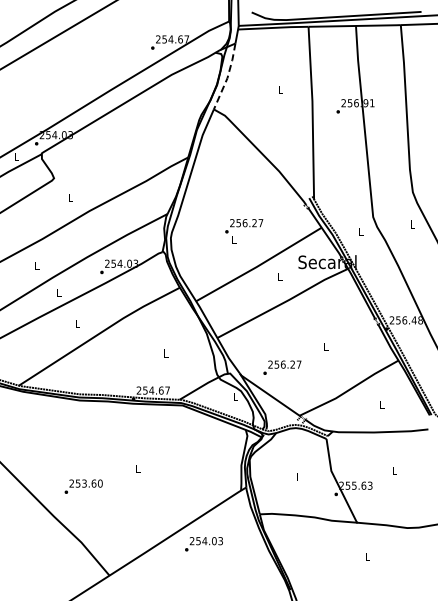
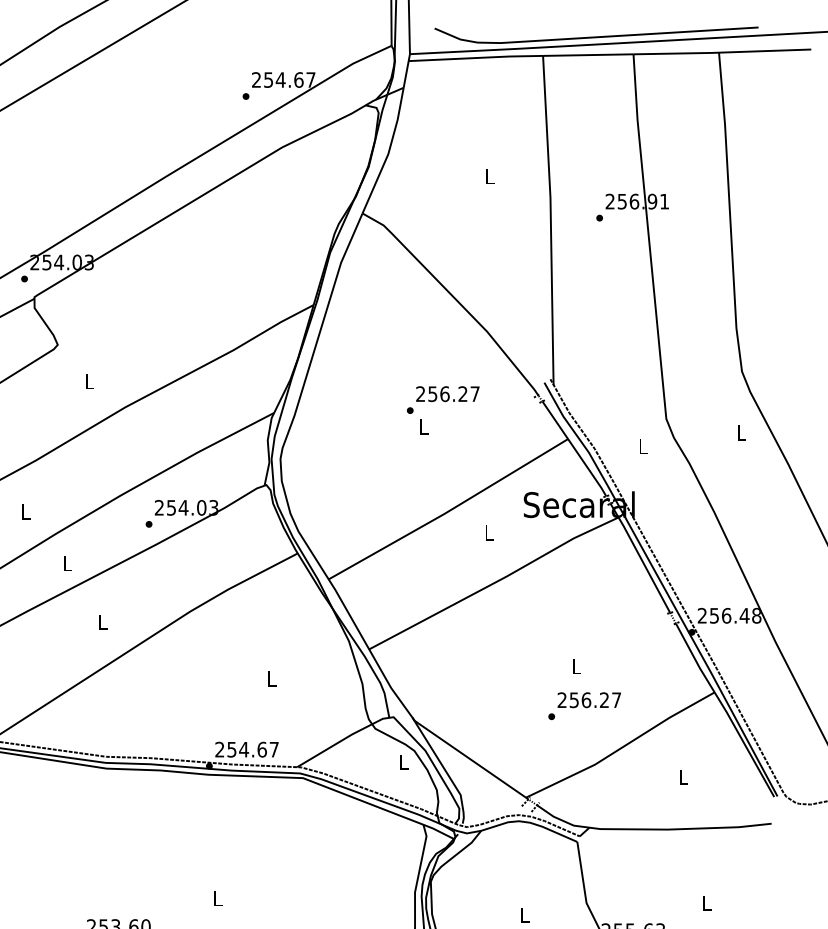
line: (227, 77) -> (388, 152), dashed -> solid
text: (244, 231) -> (443, 410), moved
text: (282, 367) -> (584, 705), moved

